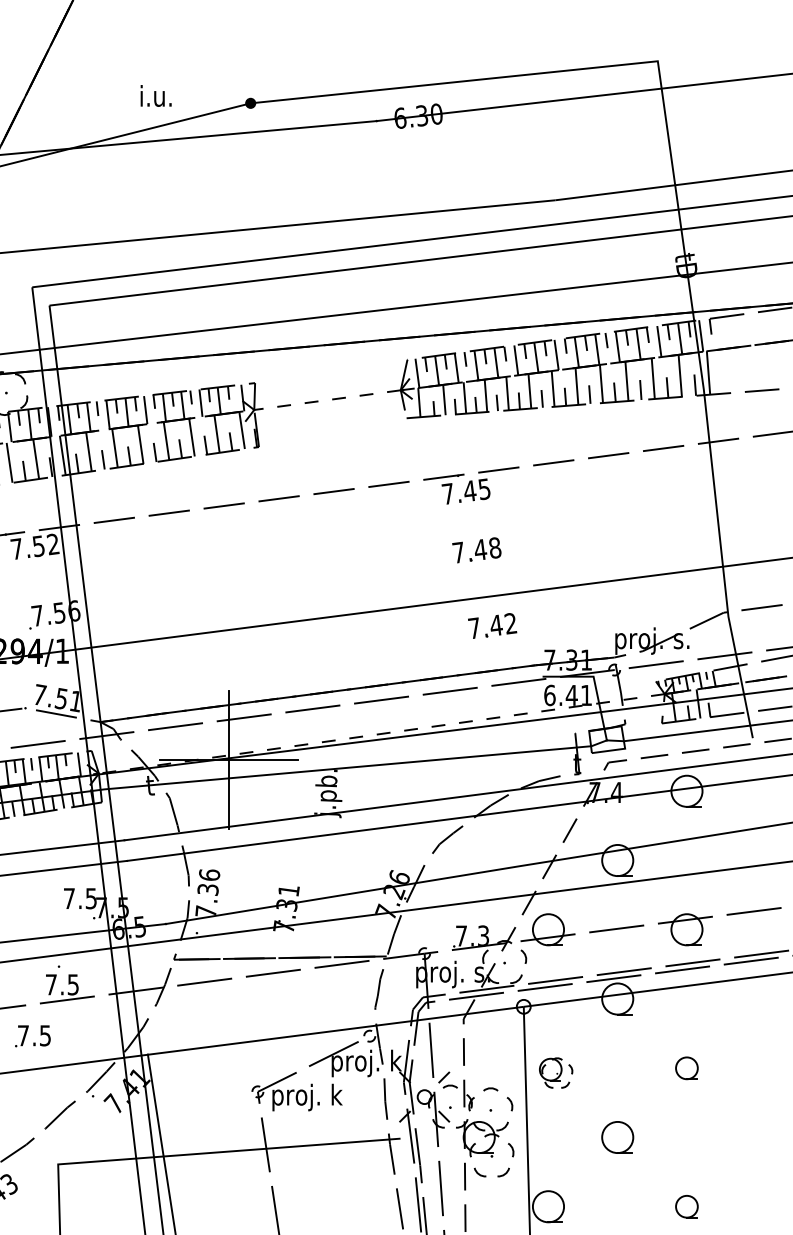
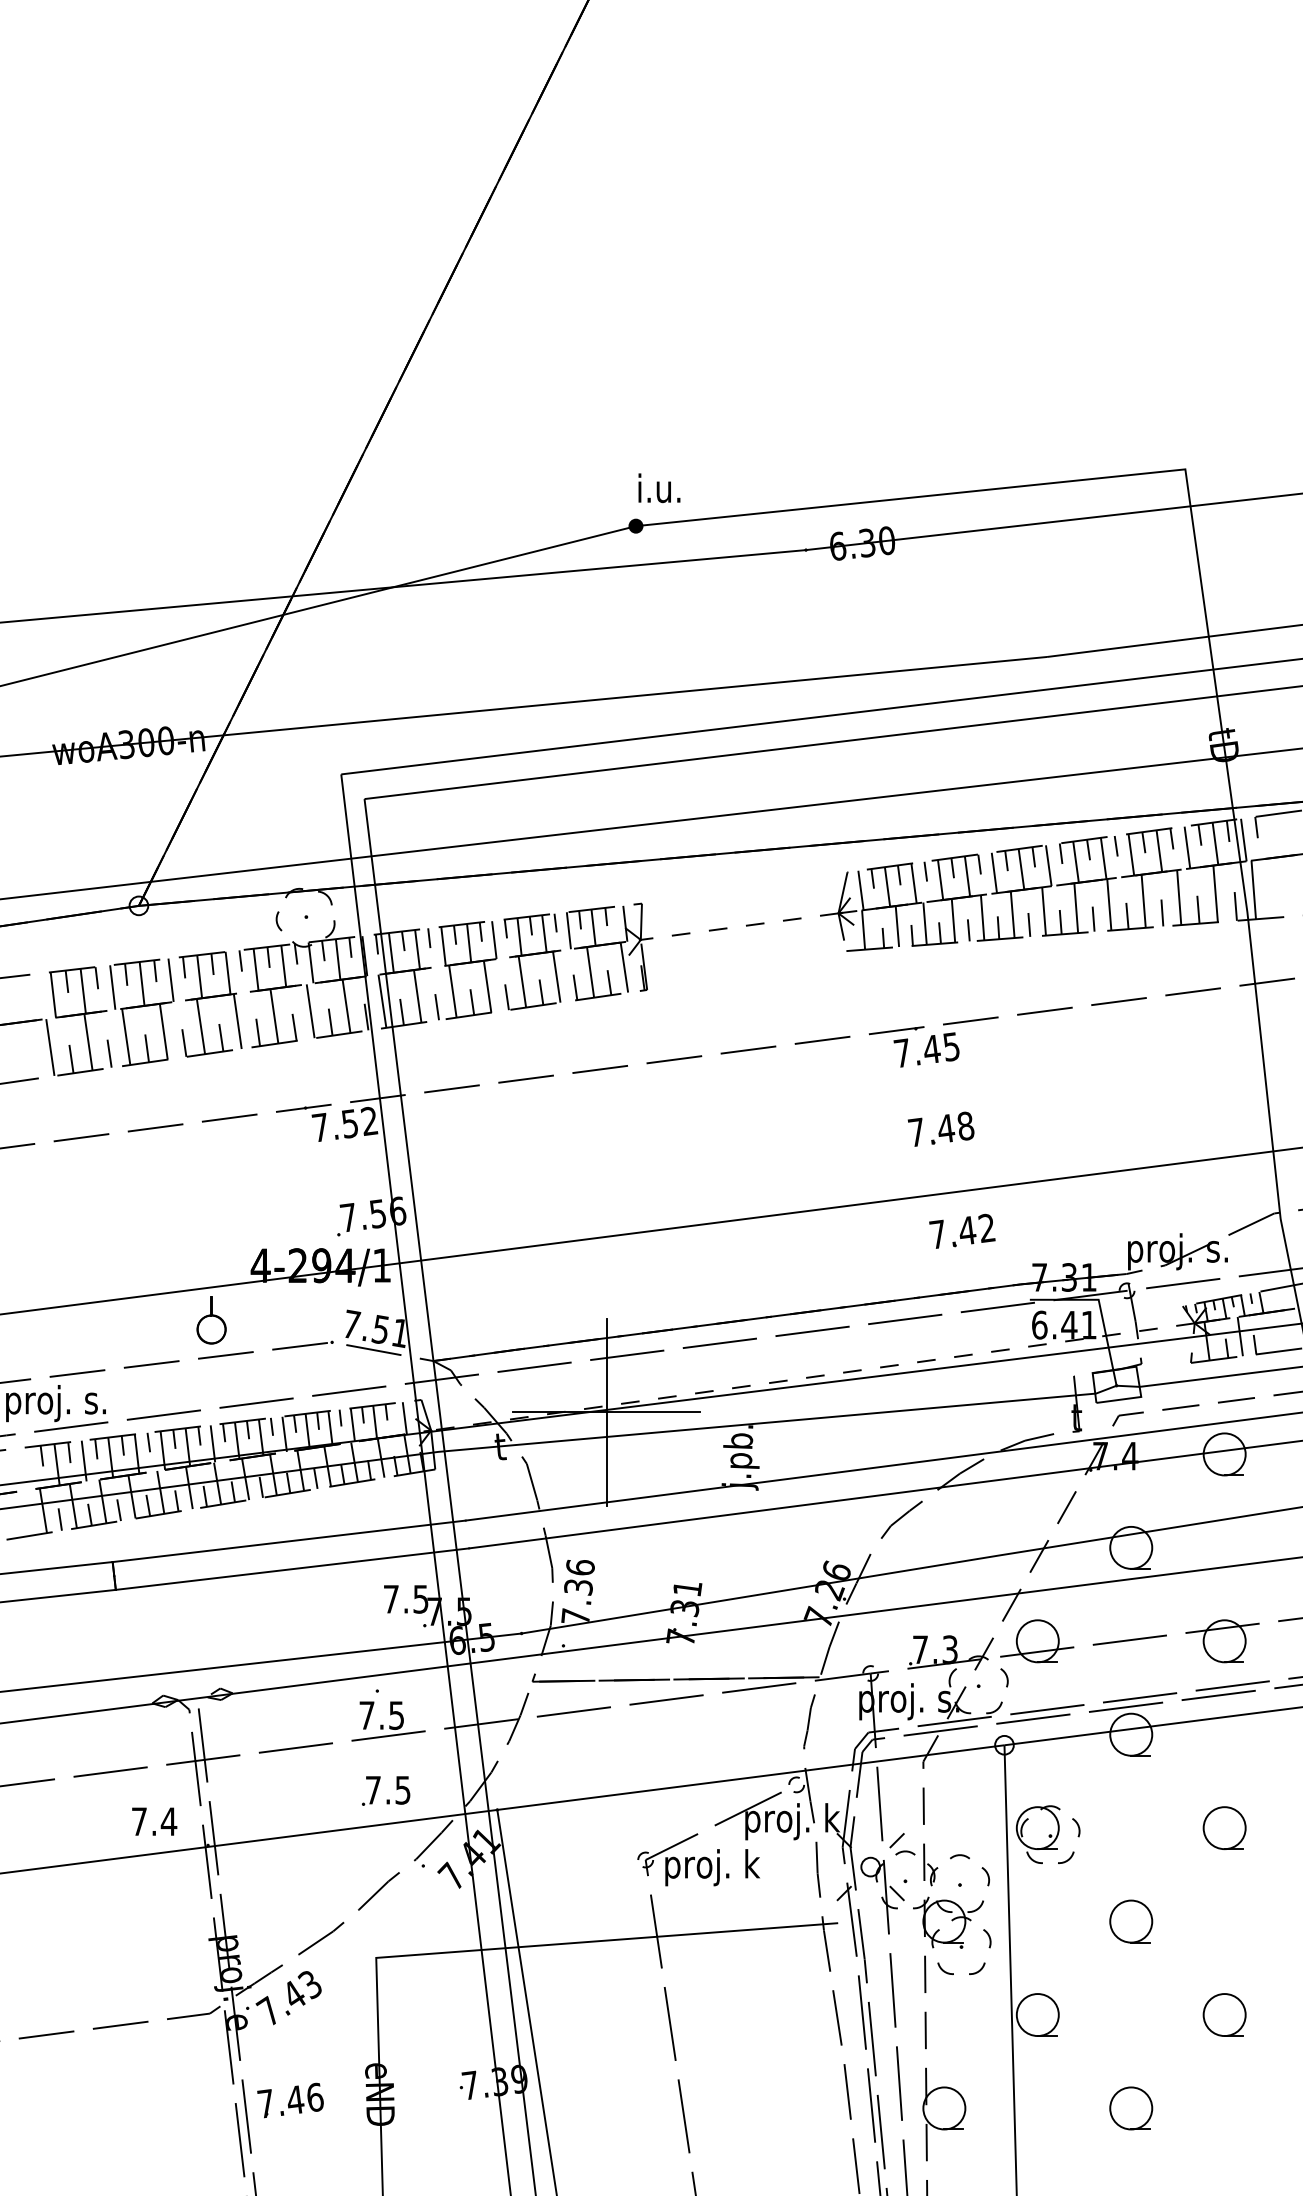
text: (156, 96) -> (659, 488), moved
text: (33, 1035) -> (386, 1790), moved
part: (686, 1068) -> (1224, 1828), size x1.43
part: (555, 1072) -> (1047, 1834), size x1.43
part: (686, 1206) -> (1224, 2014), size x1.43

